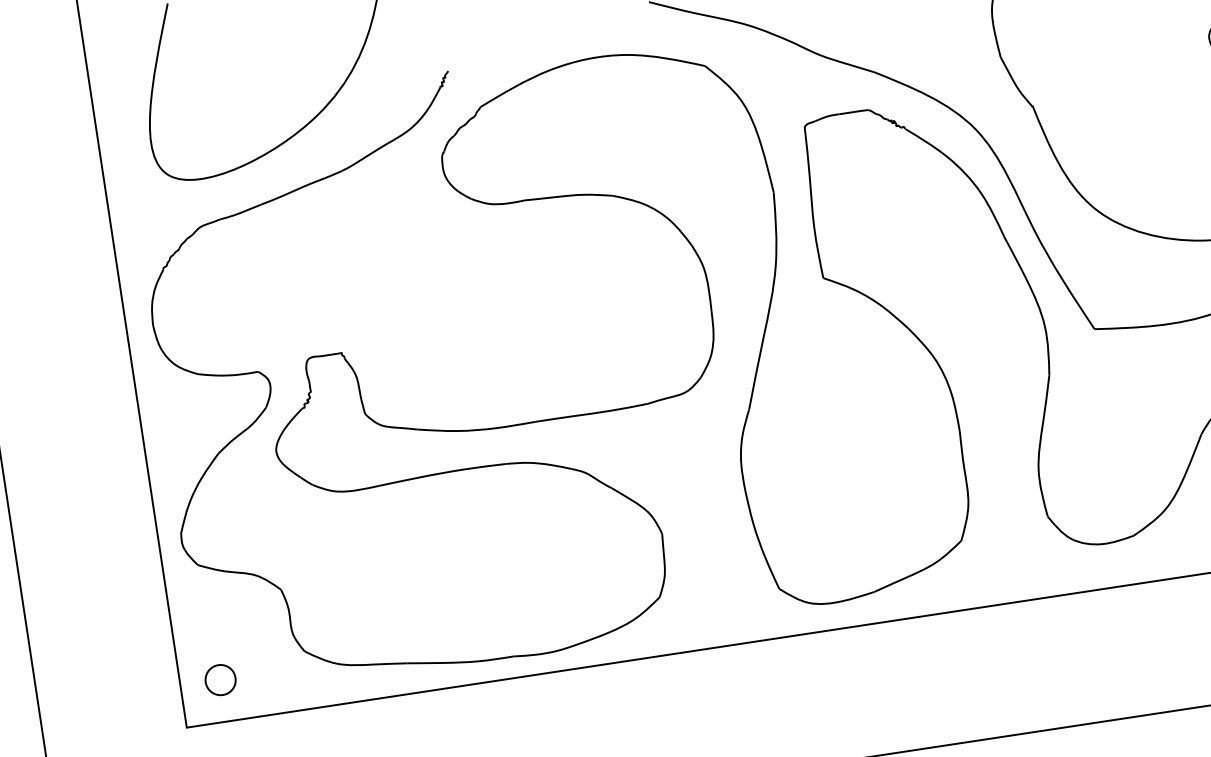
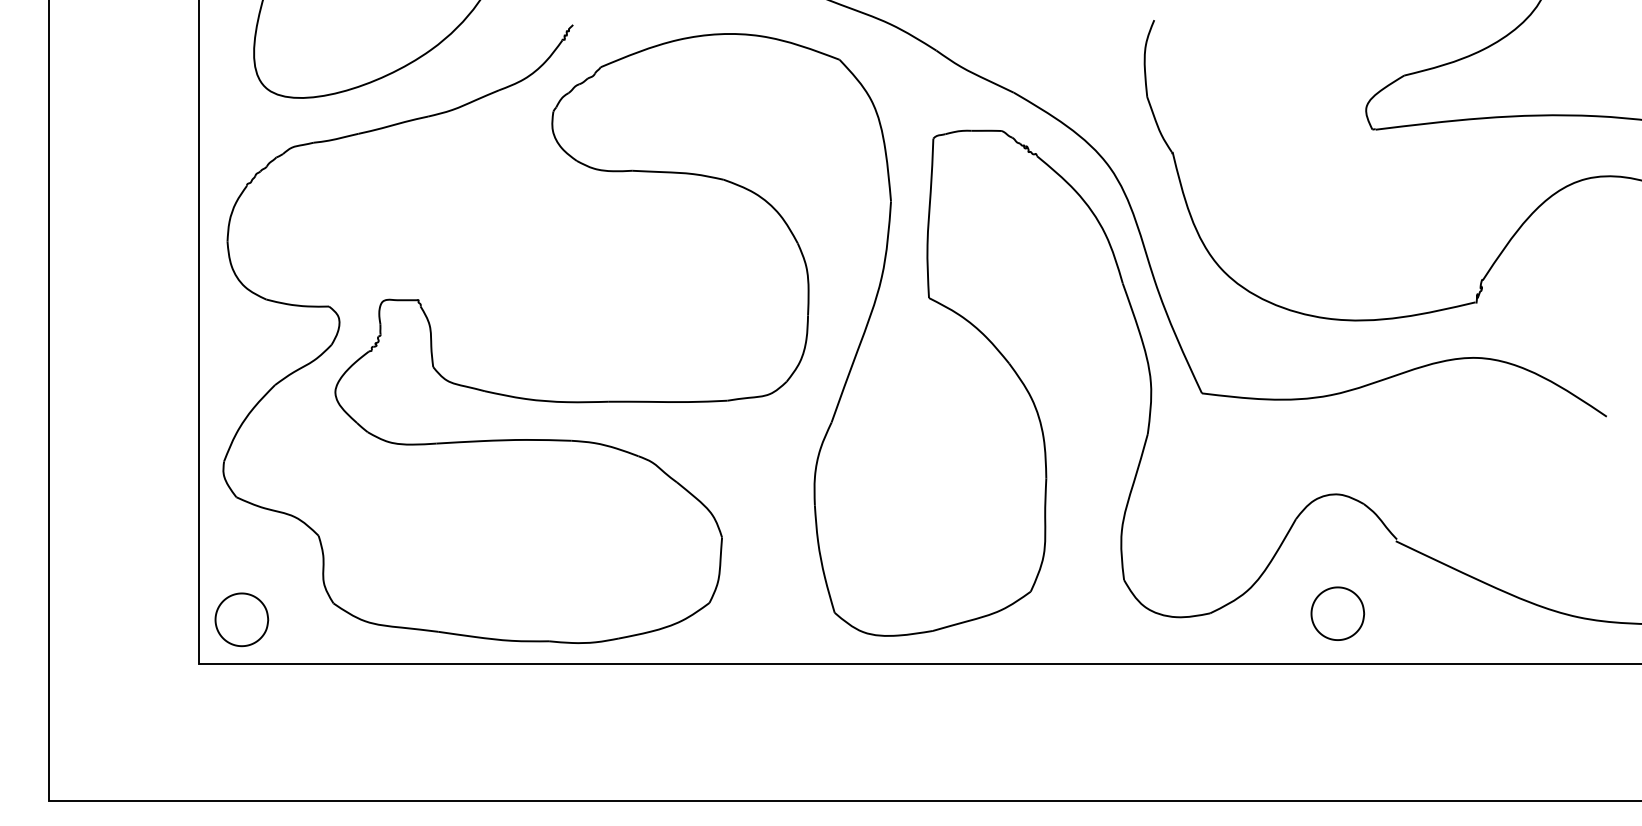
part: (220, 679) -> (241, 619), size x1.67

